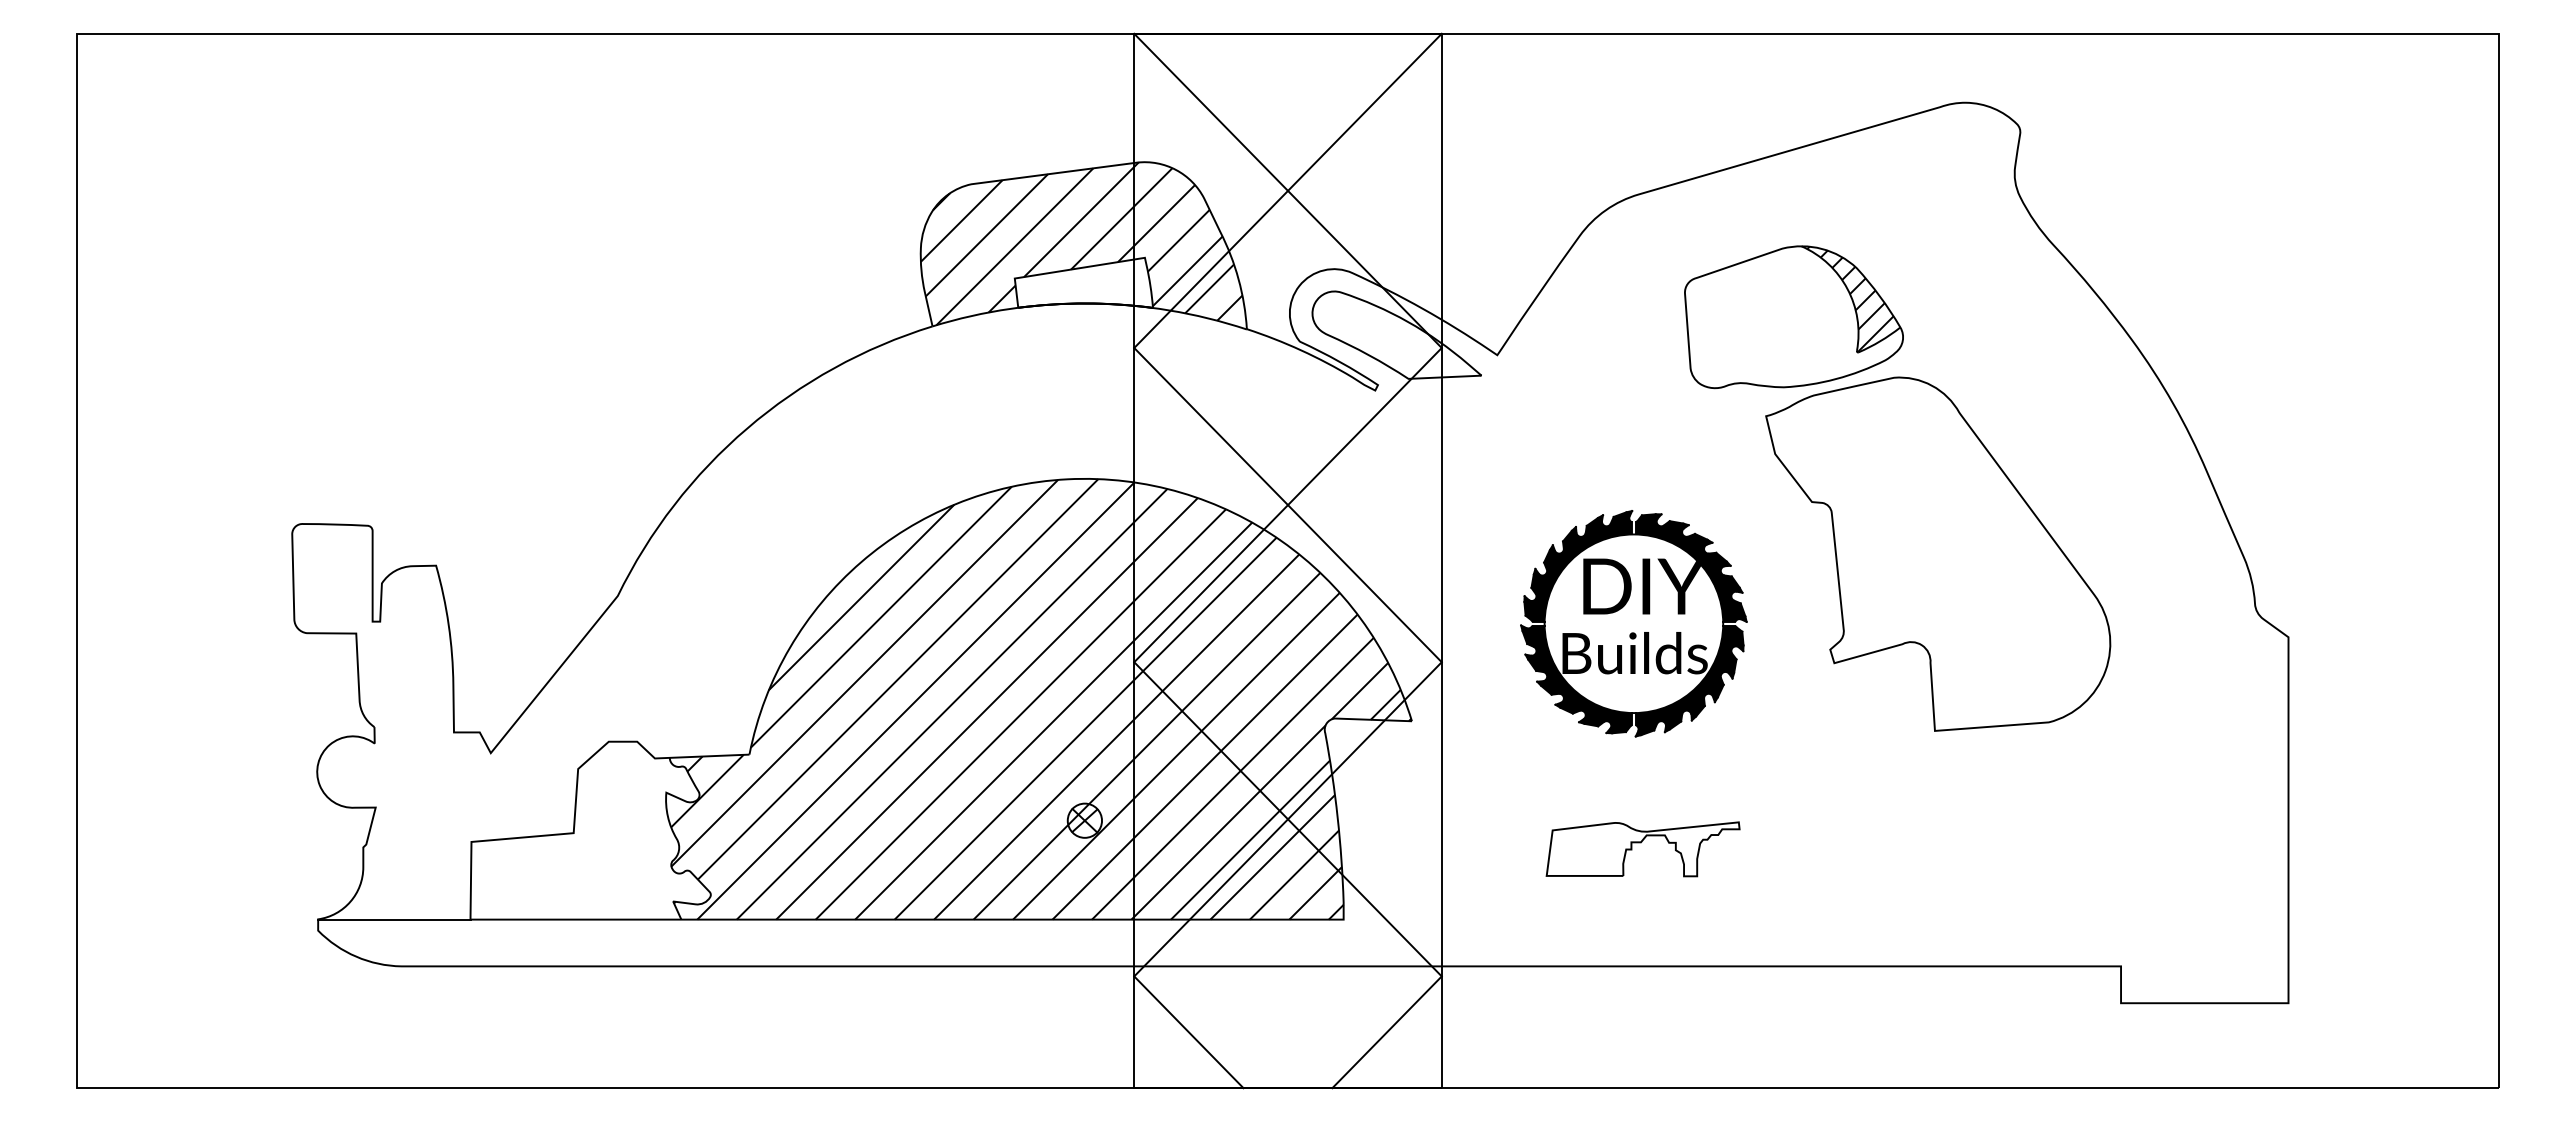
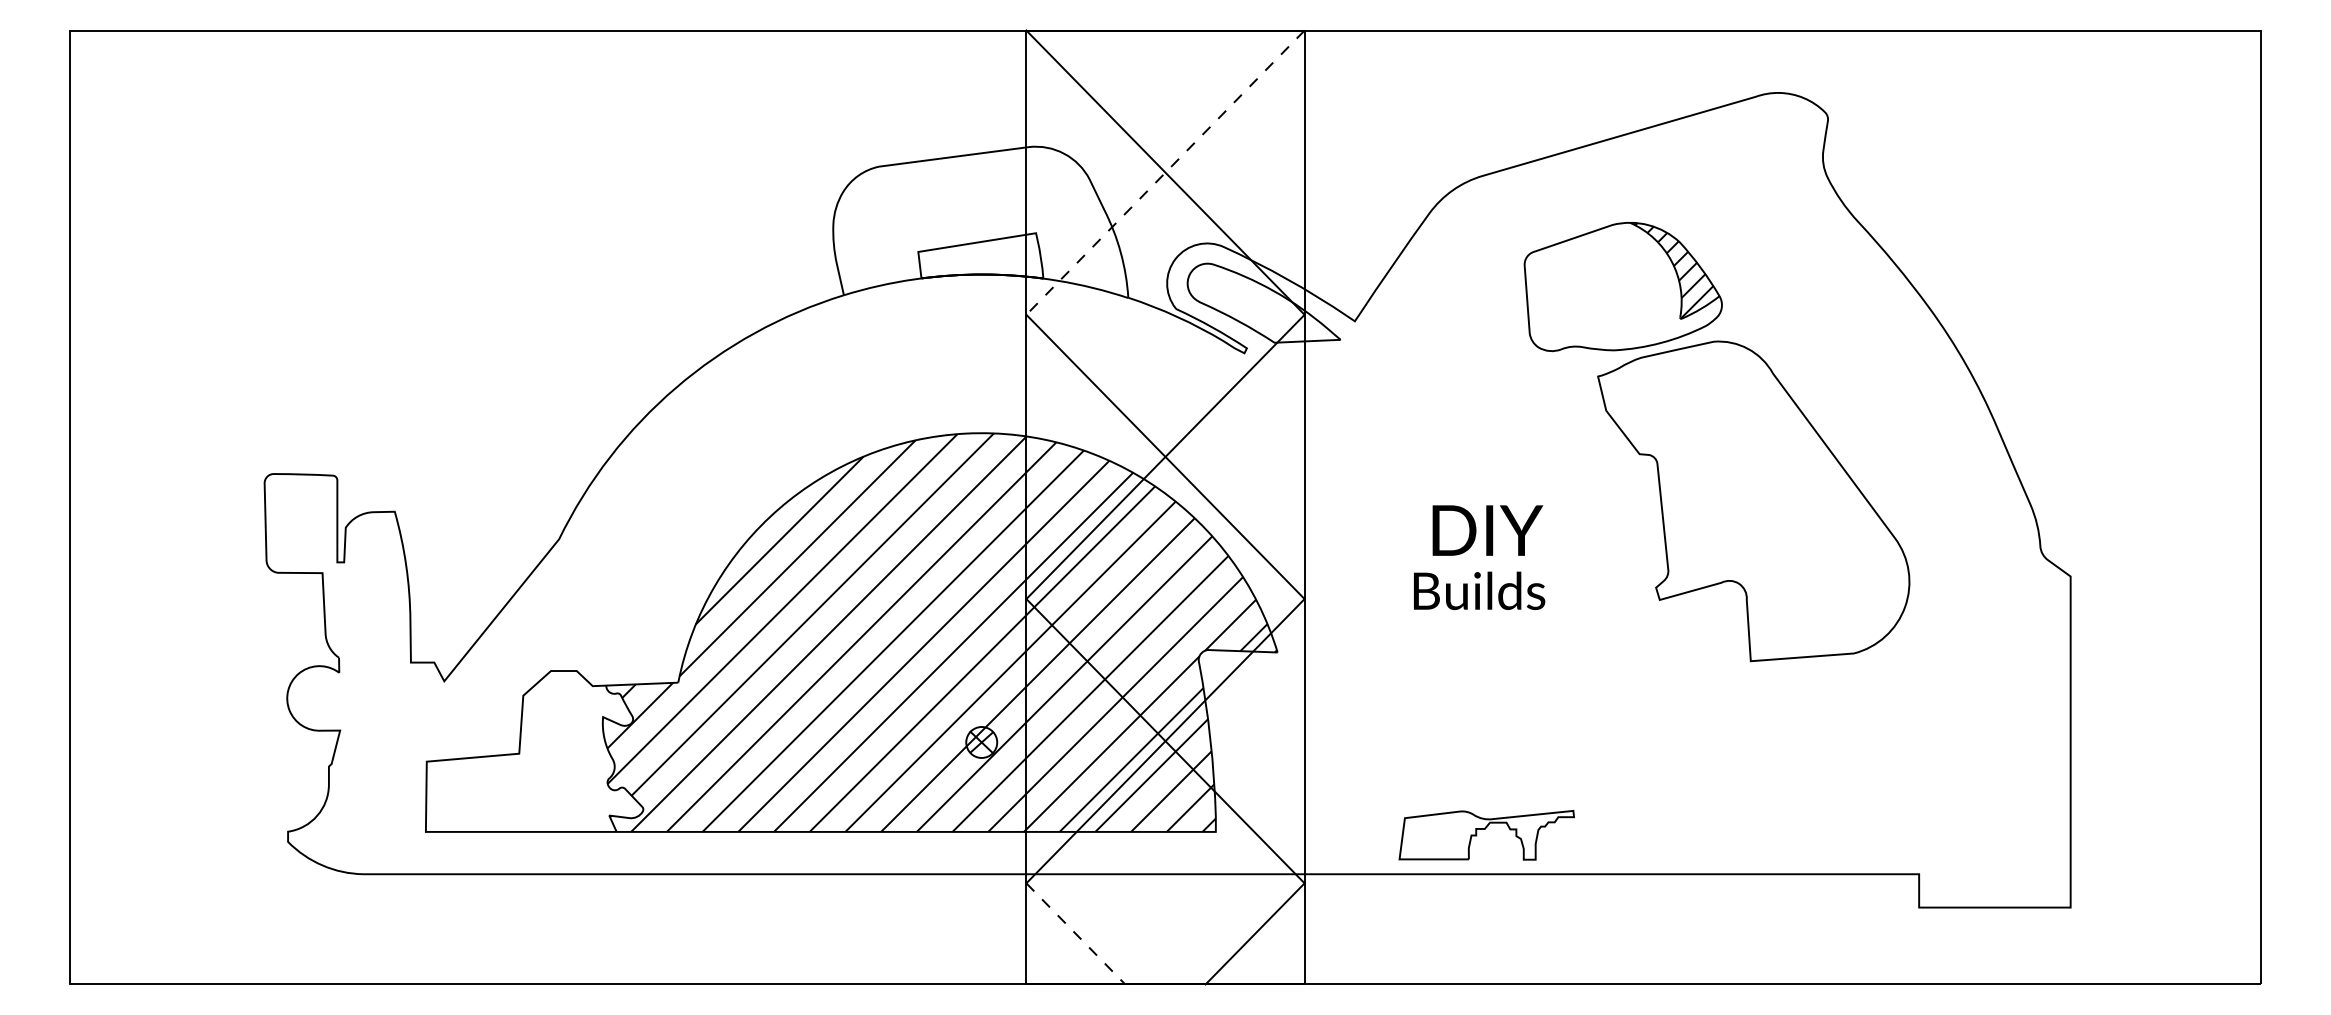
line: (1288, 190) -> (1165, 172), solid -> dashed
hatch: (1081, 243) -> (978, 220), removed
part: (1633, 623) -> (1478, 564), removed
part: (1641, 843) -> (1485, 830), moved
line: (394, 919) -> (357, 831), removed
line: (1189, 1032) -> (1076, 934), solid -> dashed

